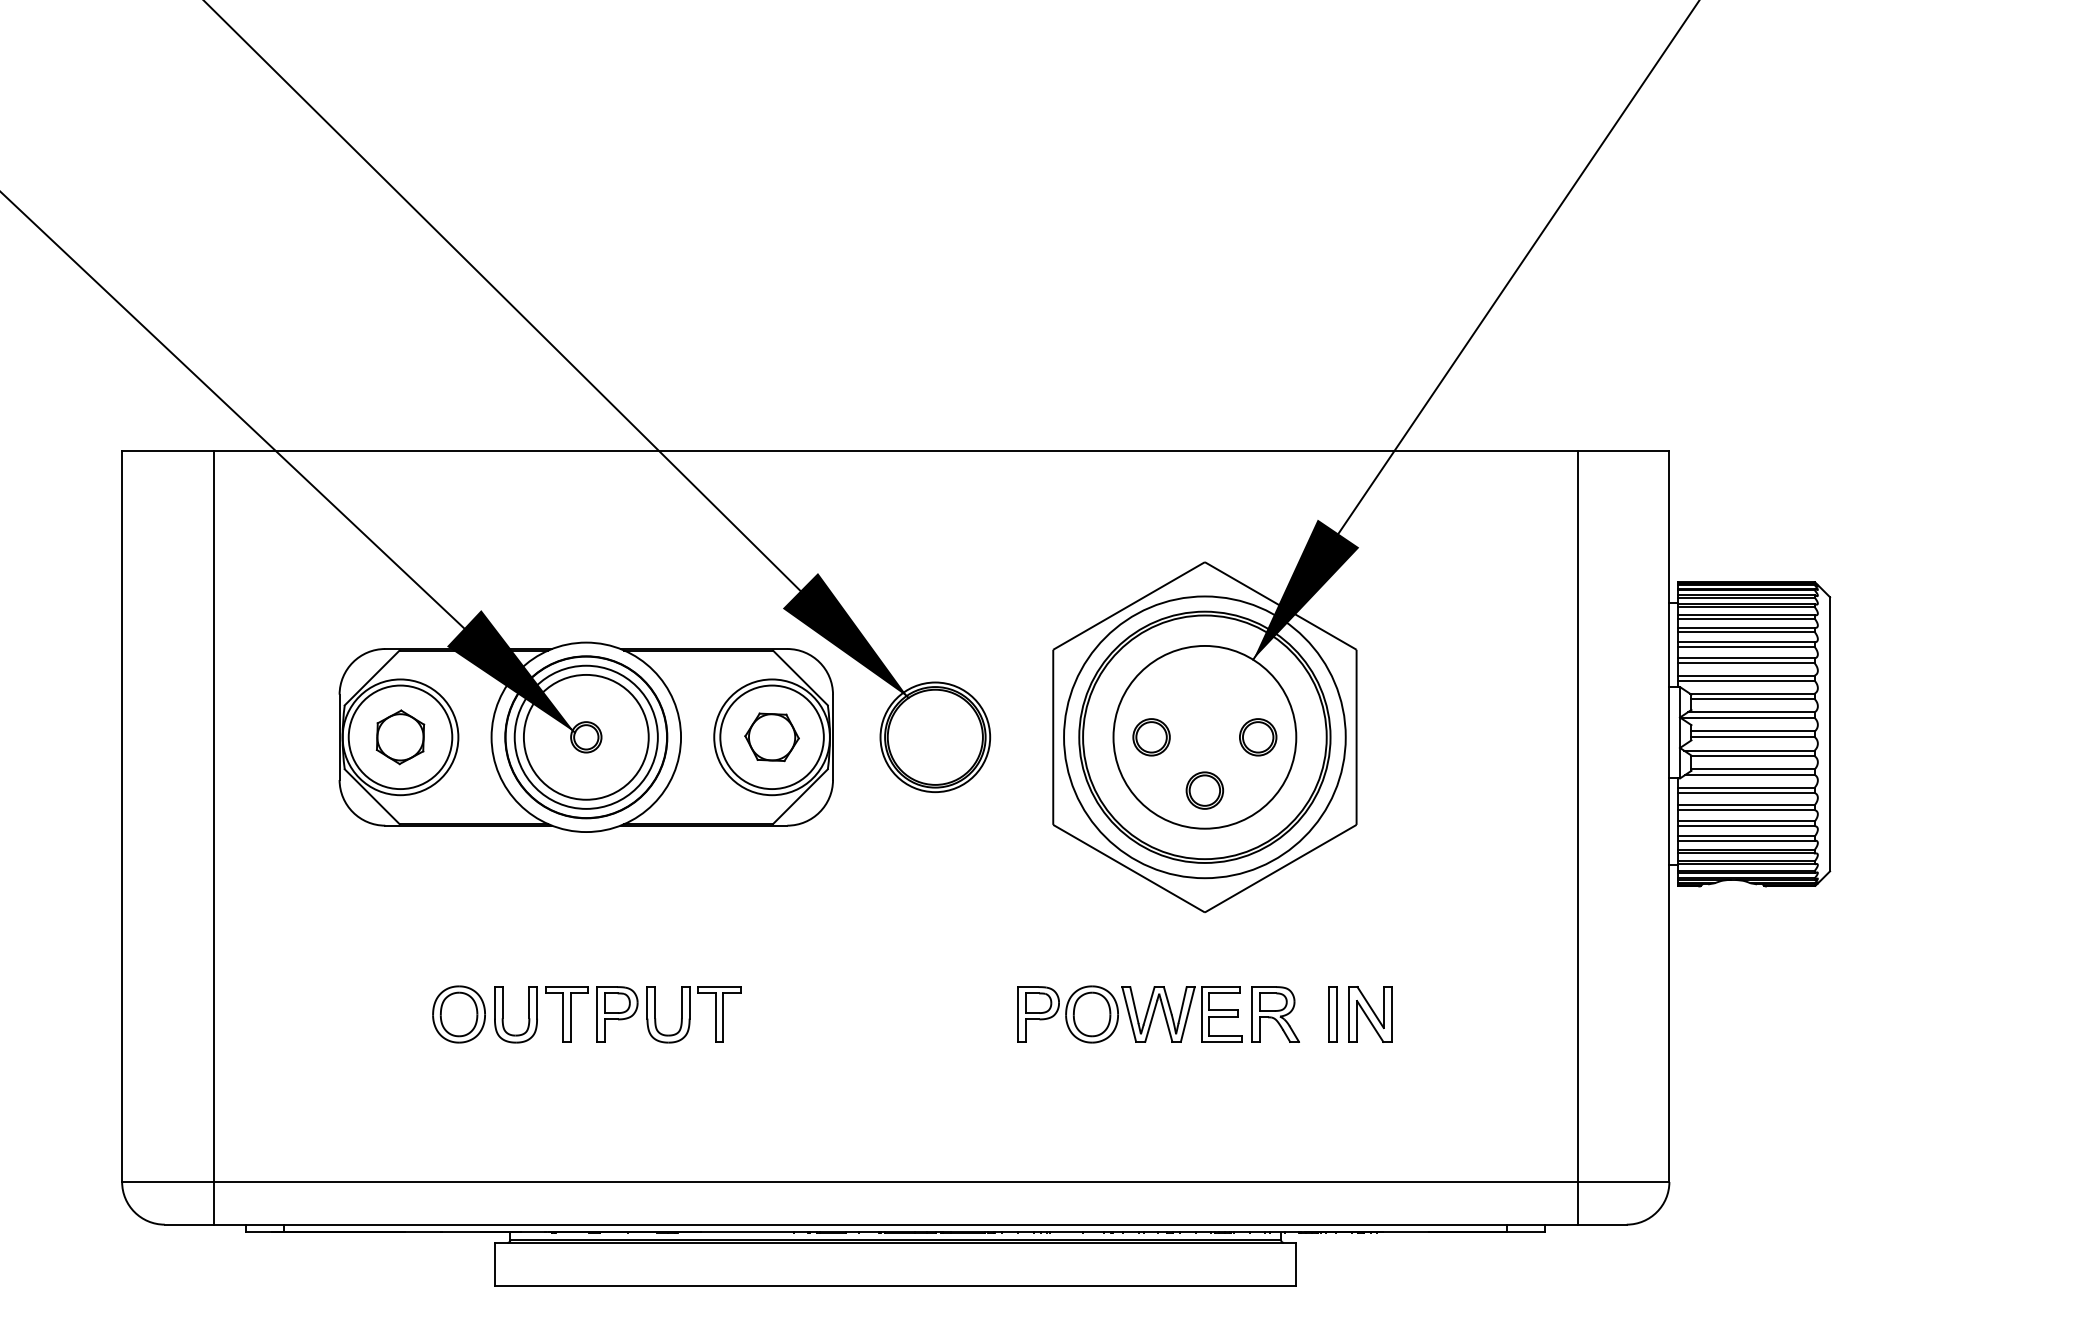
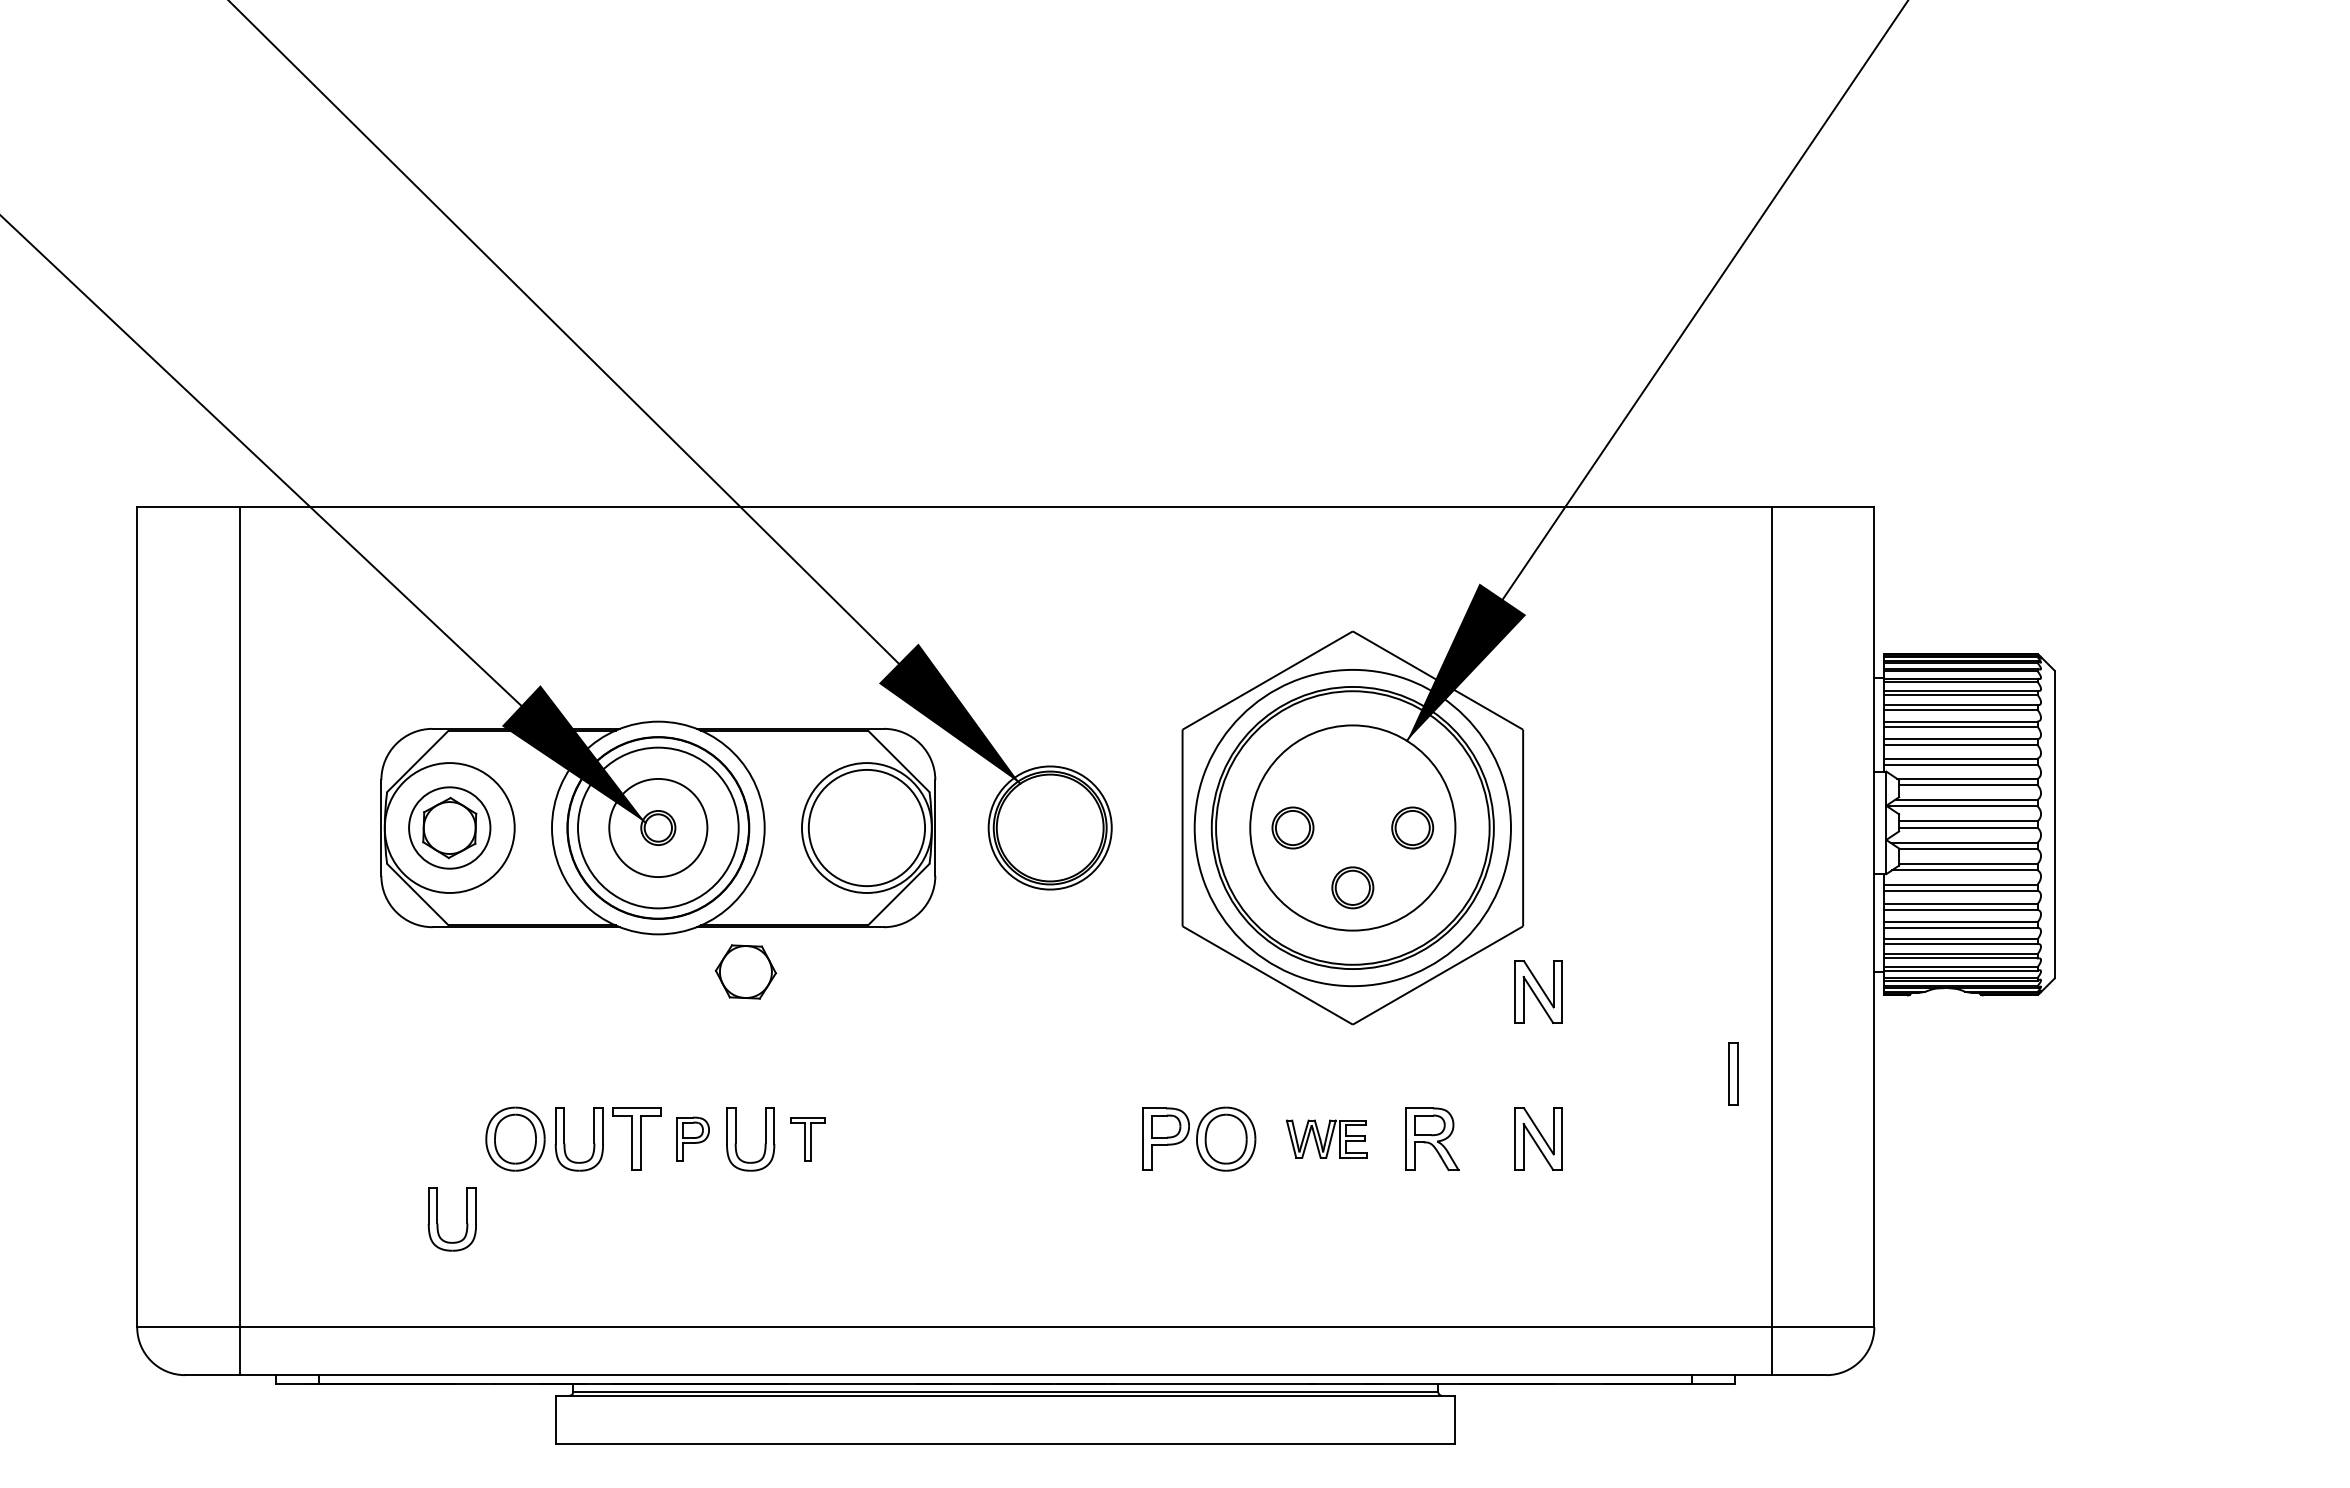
circle: (400, 736) -> (449, 827), size x0.7
circle: (586, 736) -> (658, 827), size x0.7
part: (771, 736) -> (745, 971), moved
part: (1370, 882) -> (1538, 991), added
part: (616, 1013) -> (692, 1138), size x0.7
part: (719, 1013) -> (807, 1138), size x0.7
part: (1181, 1013) -> (1326, 1138), size x0.6
part: (1332, 1013) -> (1733, 1073), moved
part: (390, 1089) -> (438, 1223), added

